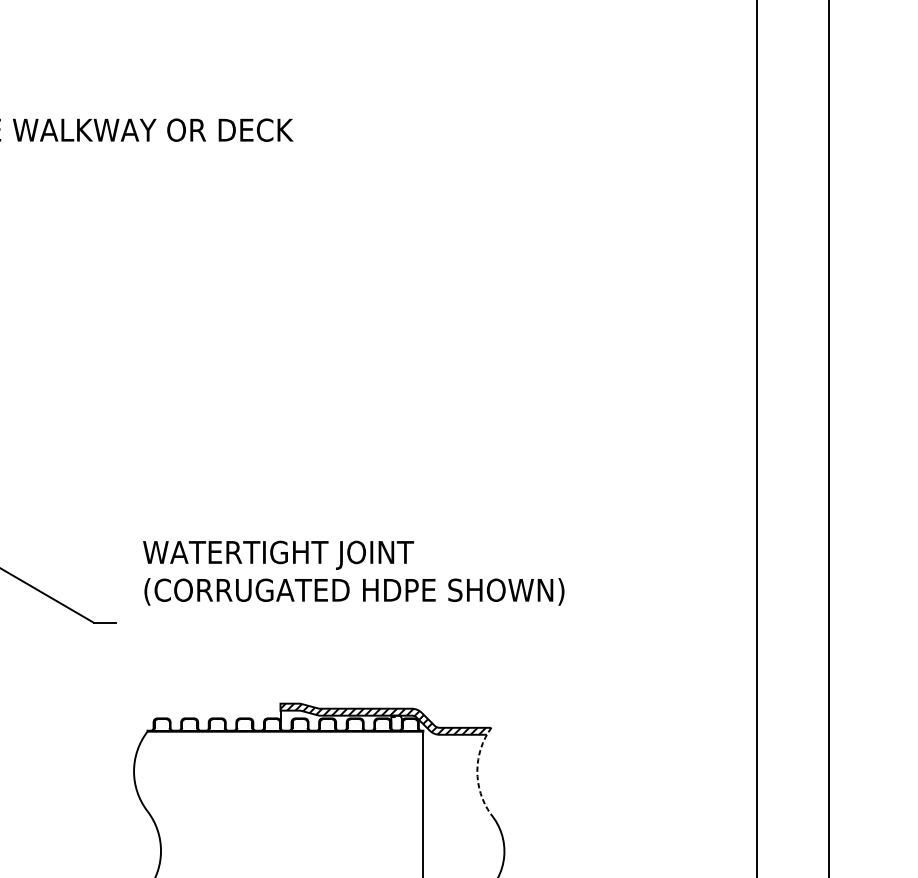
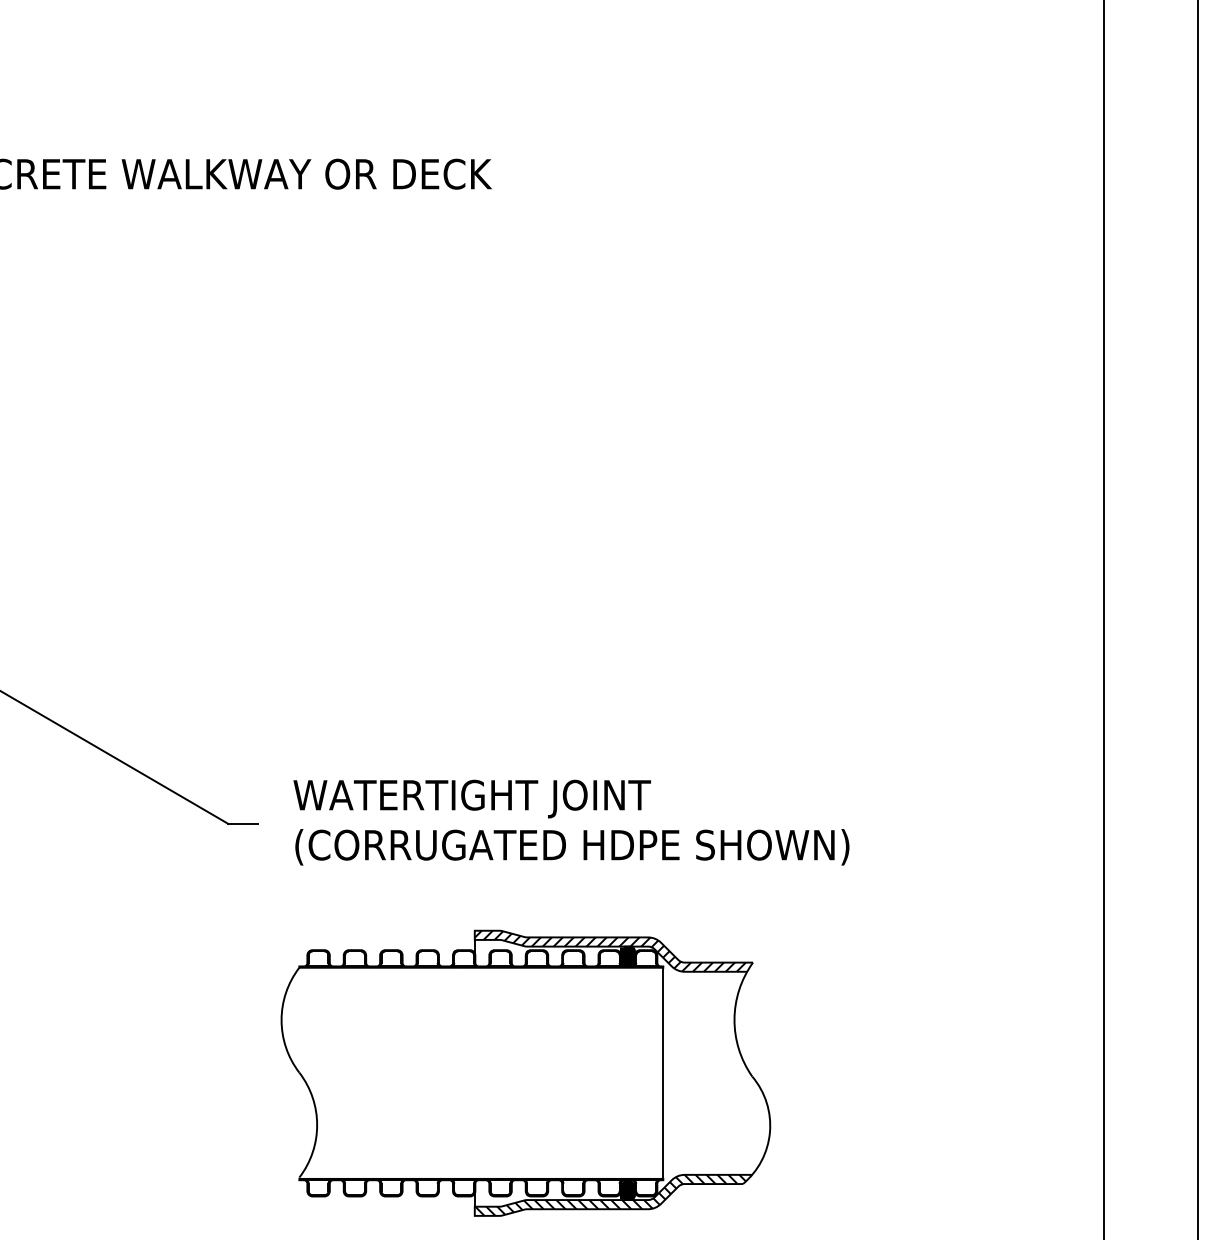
text: (353, 573) -> (571, 822), moved
fill: (396, 723) -> (627, 956), added
line: (477, 770) -> (734, 1019), dashed -> solid

